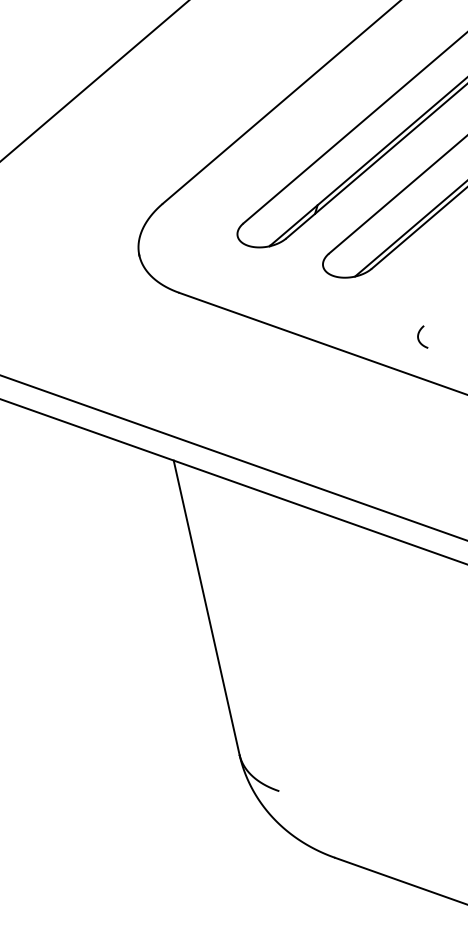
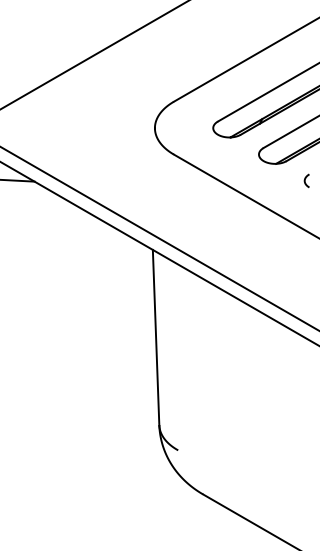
curve: (419, 337) -> (305, 180), moved

